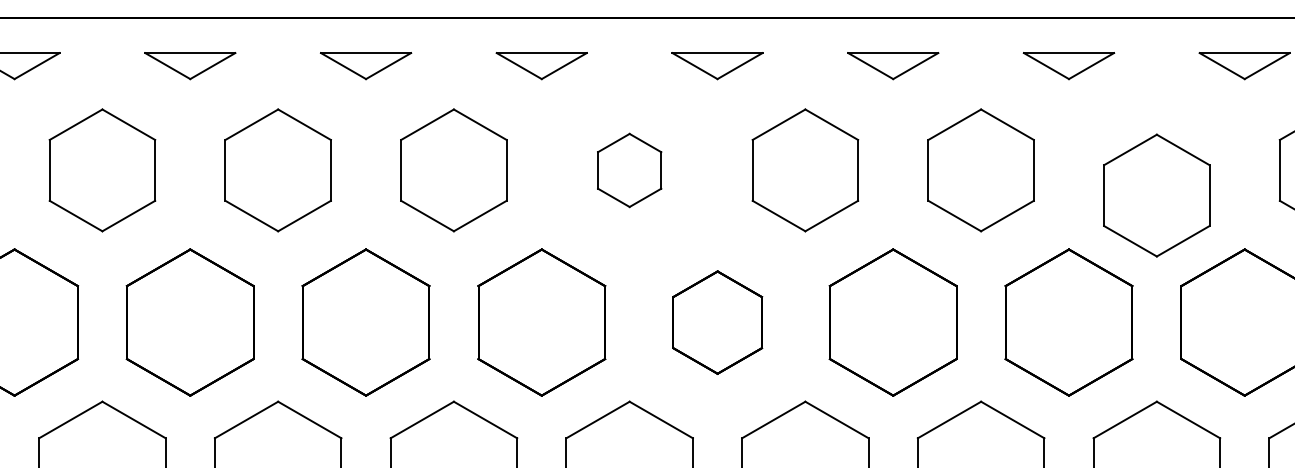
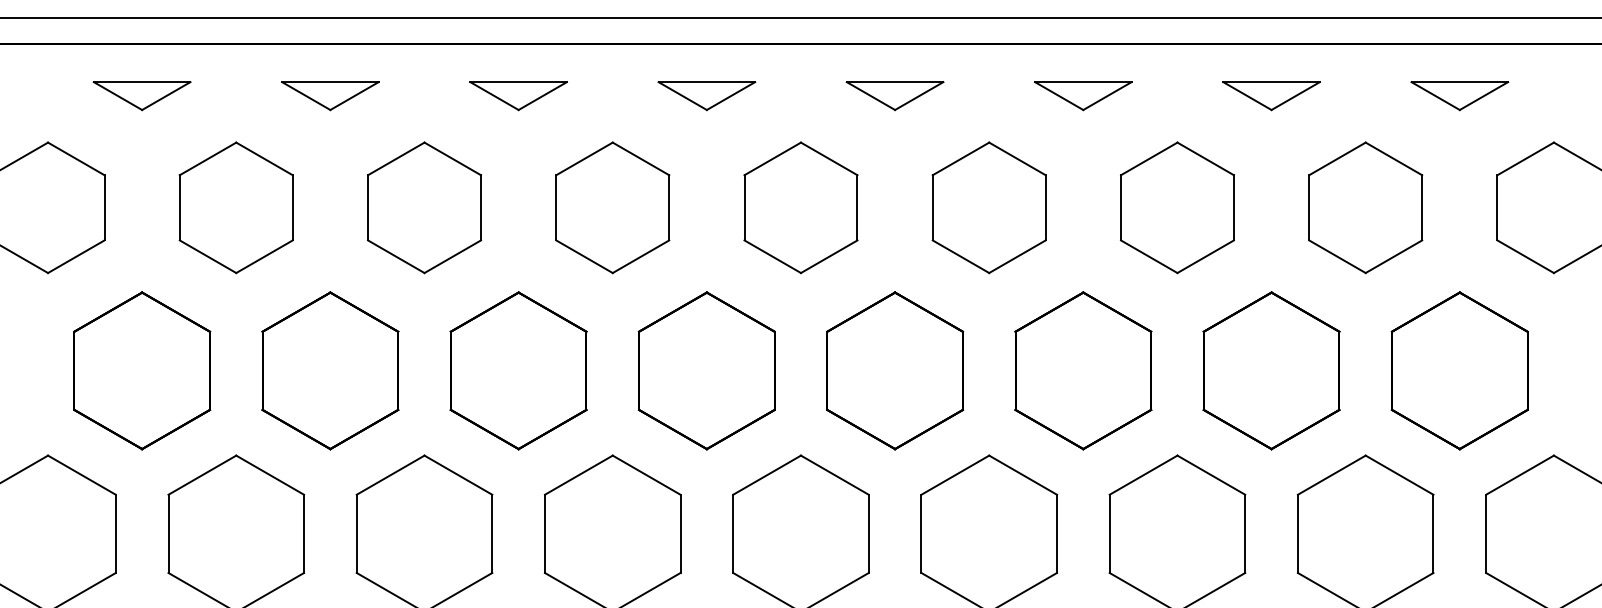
part: (629, 170) -> (800, 207), size x1.67
part: (1156, 195) -> (1365, 207), moved
part: (717, 322) -> (895, 370), size x1.43

